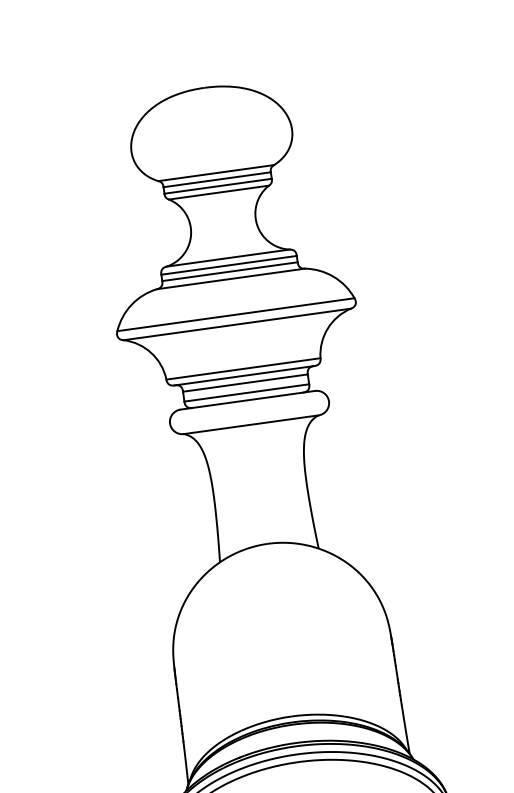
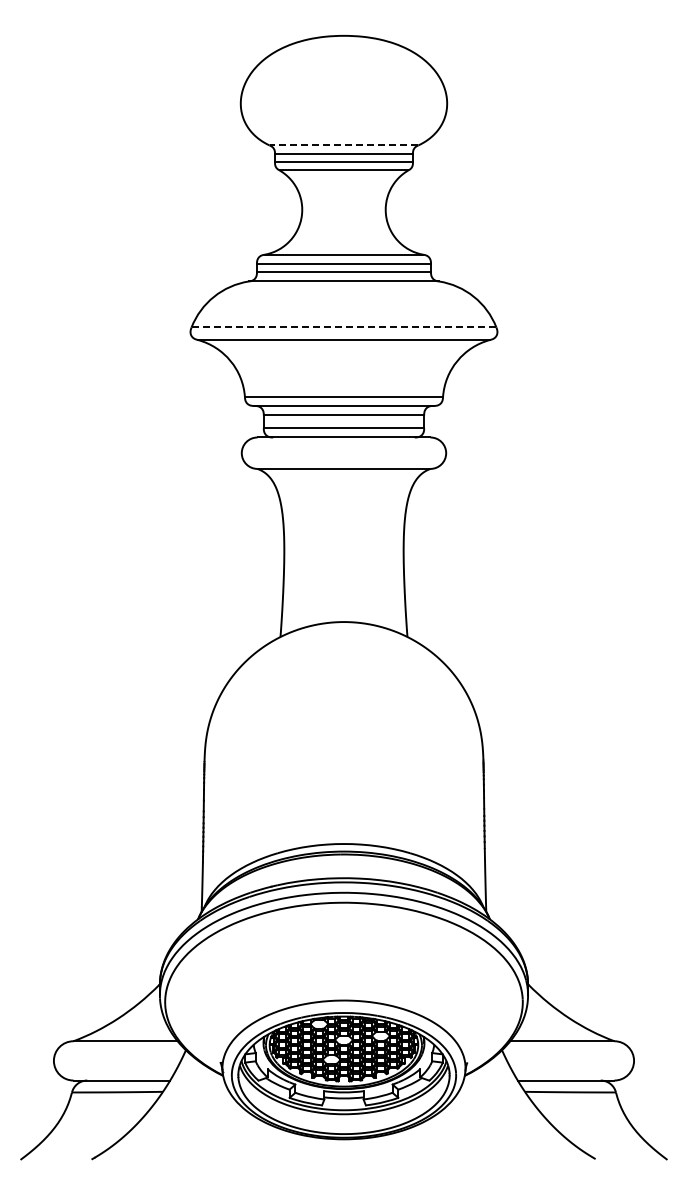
line: (215, 173) -> (343, 145), solid -> dashed
line: (236, 314) -> (344, 327), solid -> dashed

